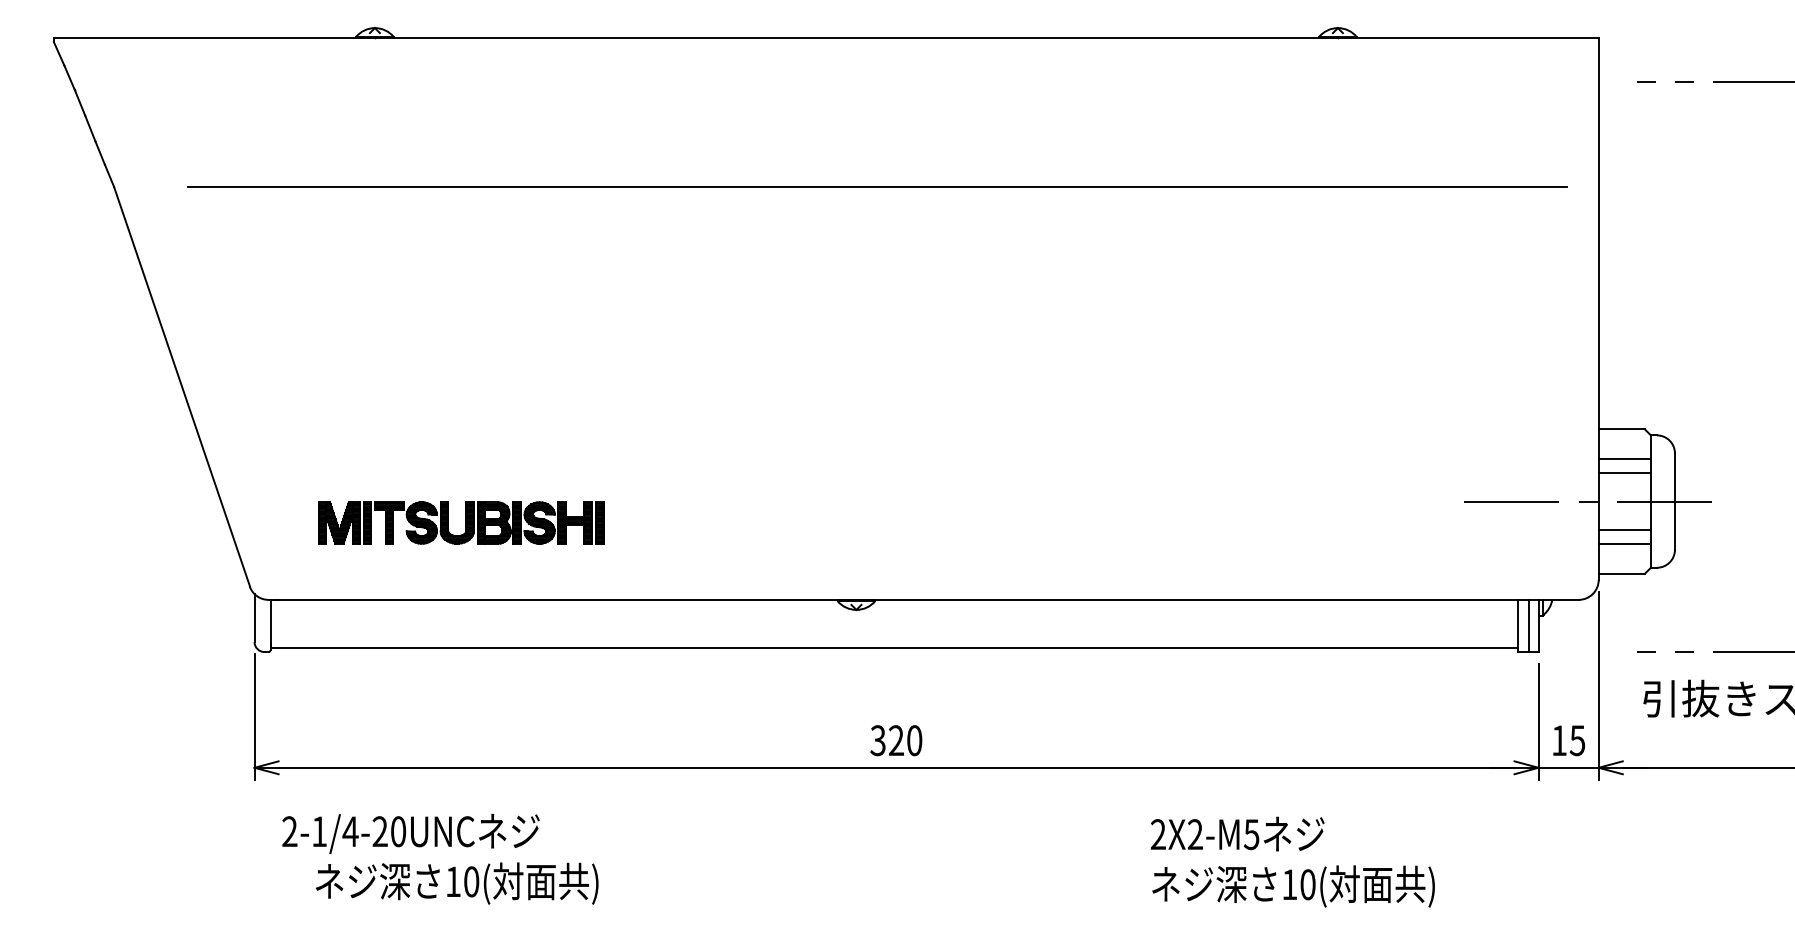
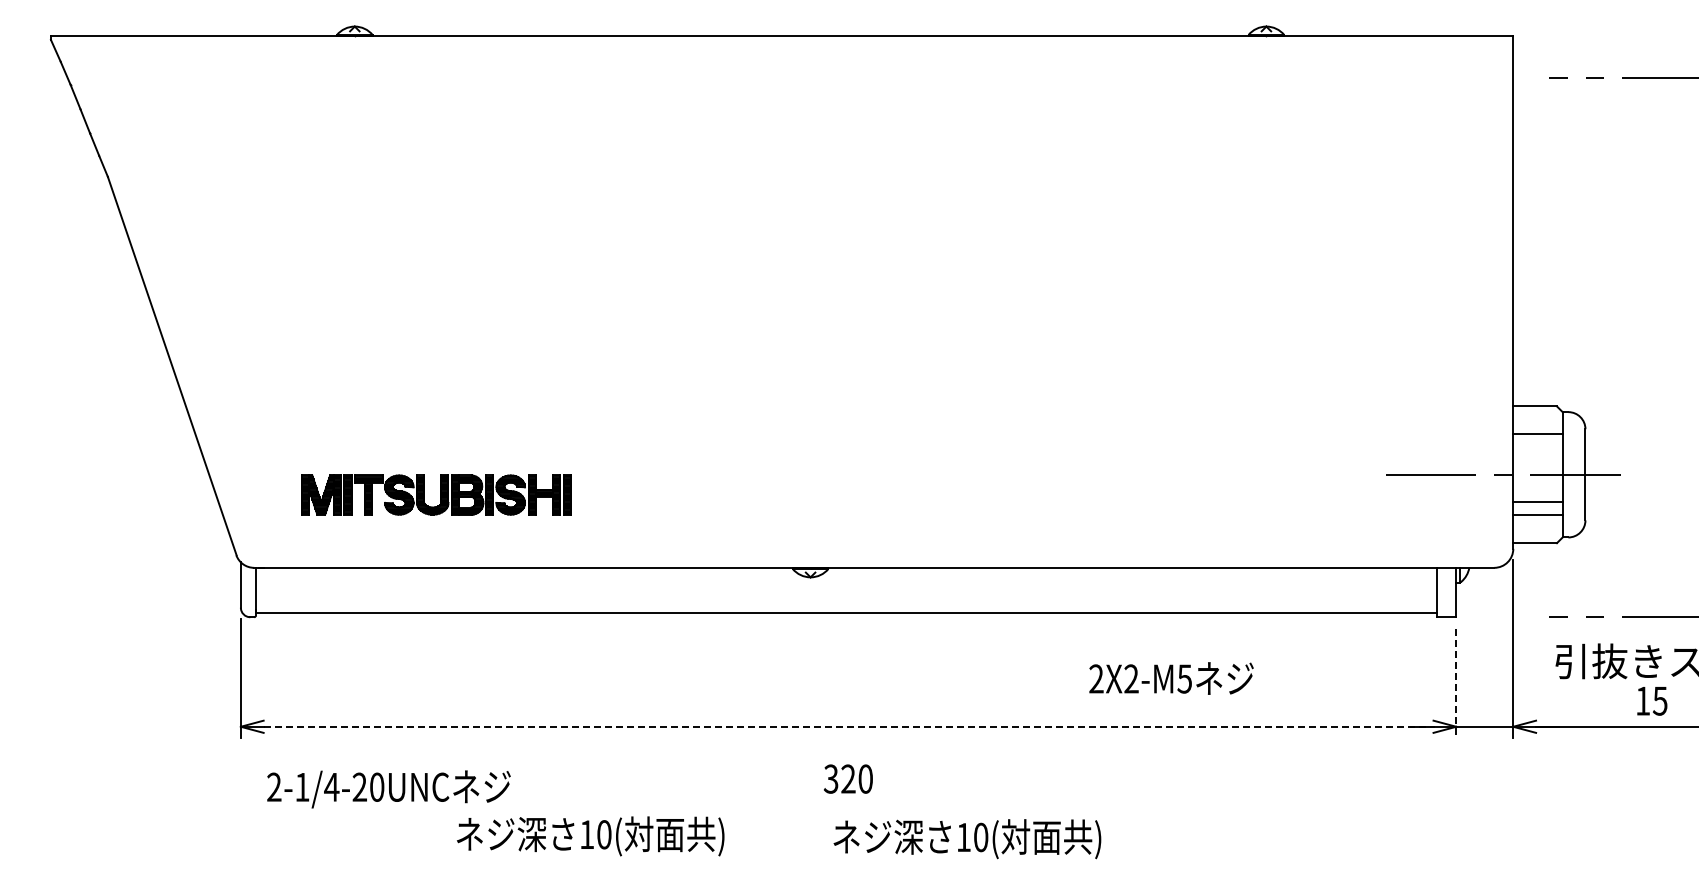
line: (877, 186) -> (830, 176), removed
line: (1624, 472) -> (1537, 447), removed
line: (1529, 625) -> (1447, 592), removed
line: (1538, 722) -> (1456, 683), solid -> dashed
text: (896, 740) -> (848, 778), moved
text: (1569, 741) -> (1652, 701), moved
line: (896, 767) -> (848, 726), solid -> dashed
text: (1237, 834) -> (1171, 678), moved
text: (456, 883) -> (590, 836), moved
text: (1293, 886) -> (967, 839), moved

